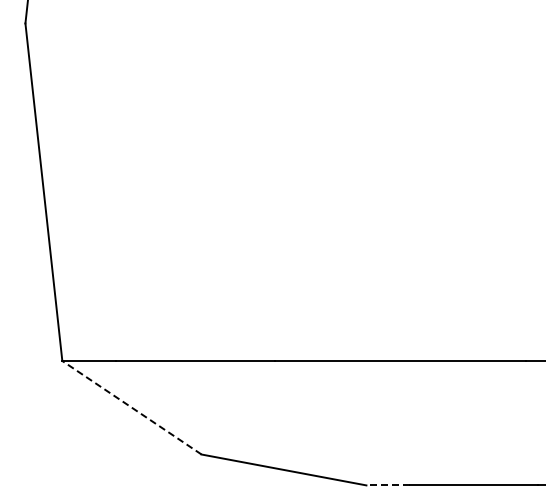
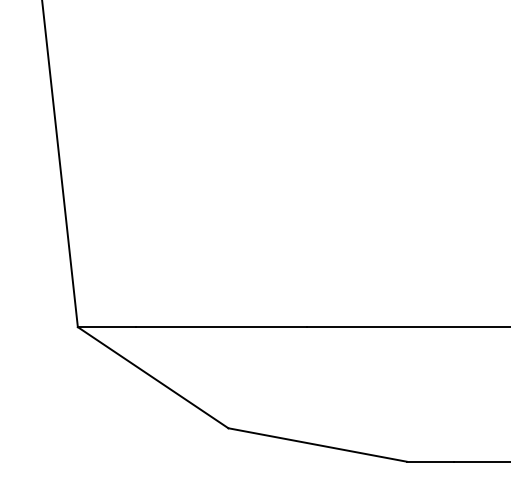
line: (131, 407) -> (152, 377), dashed -> solid
line: (388, 485) -> (430, 461), dashed -> solid

